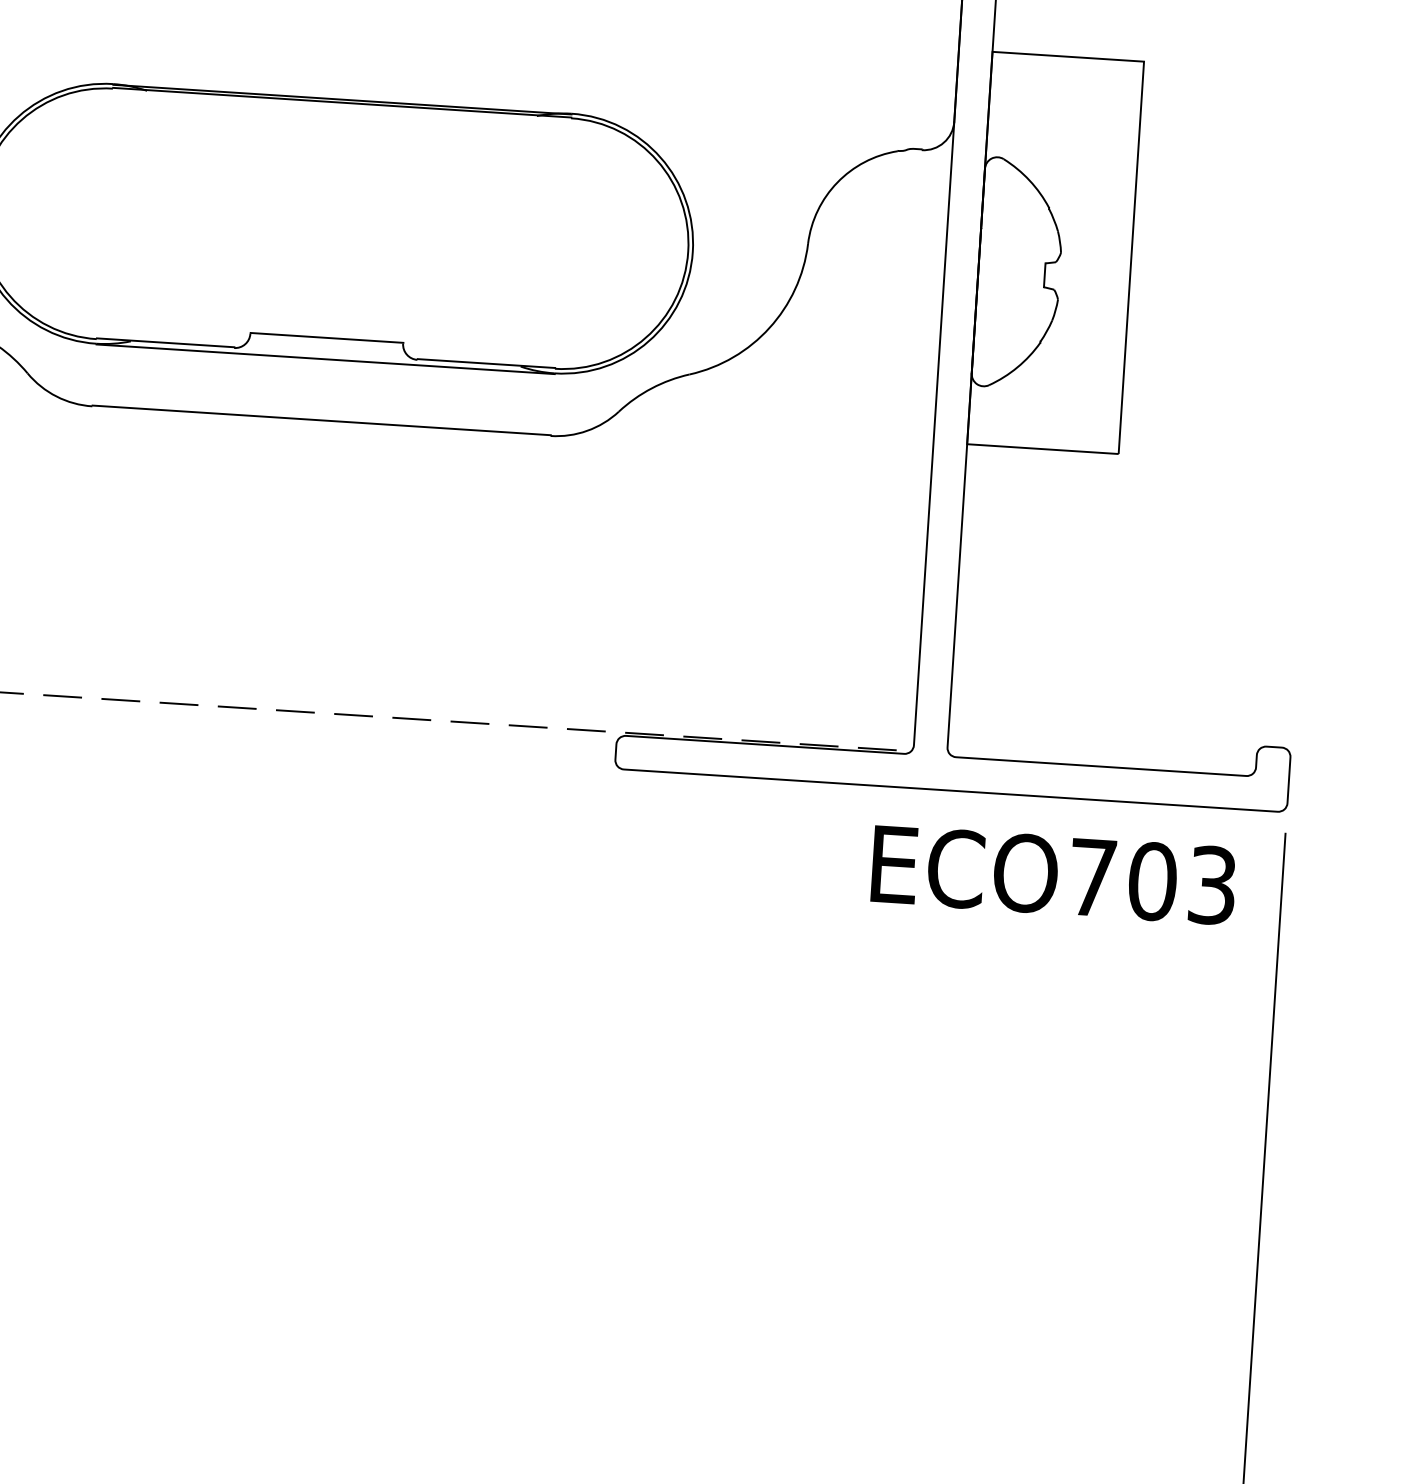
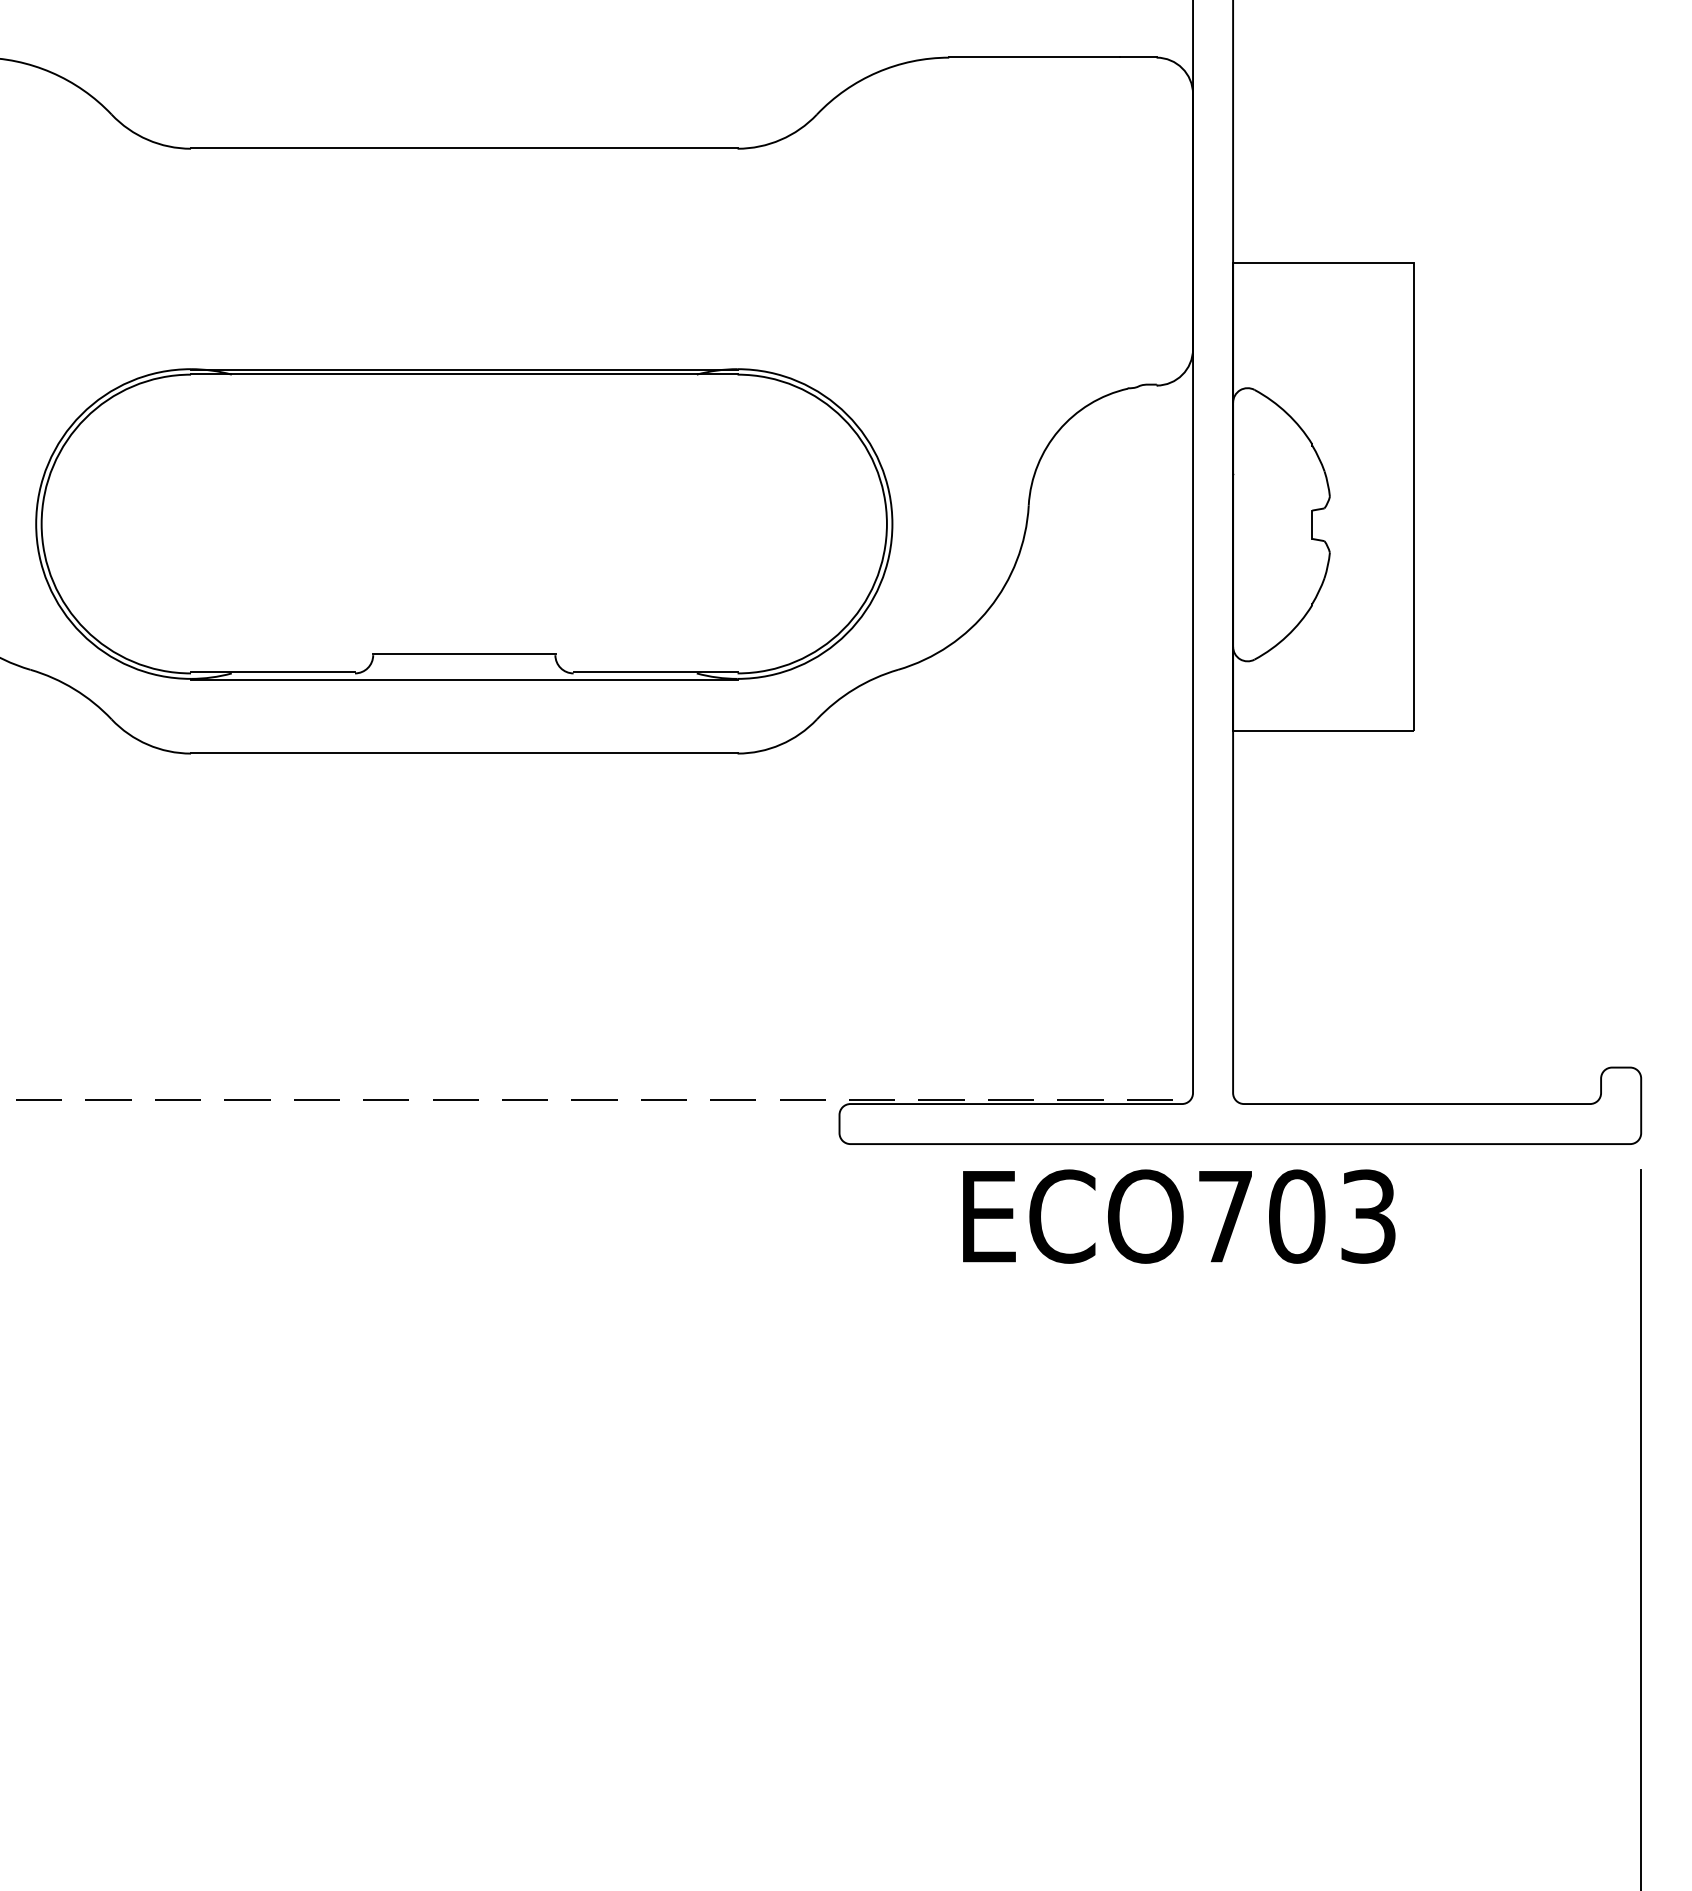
text: (1054, 875) -> (1179, 1216), moved

